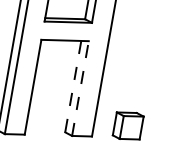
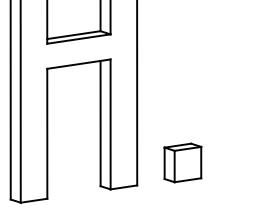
line: (73, 86) -> (100, 123), dashed -> solid
line: (80, 88) -> (110, 124), dashed -> solid

